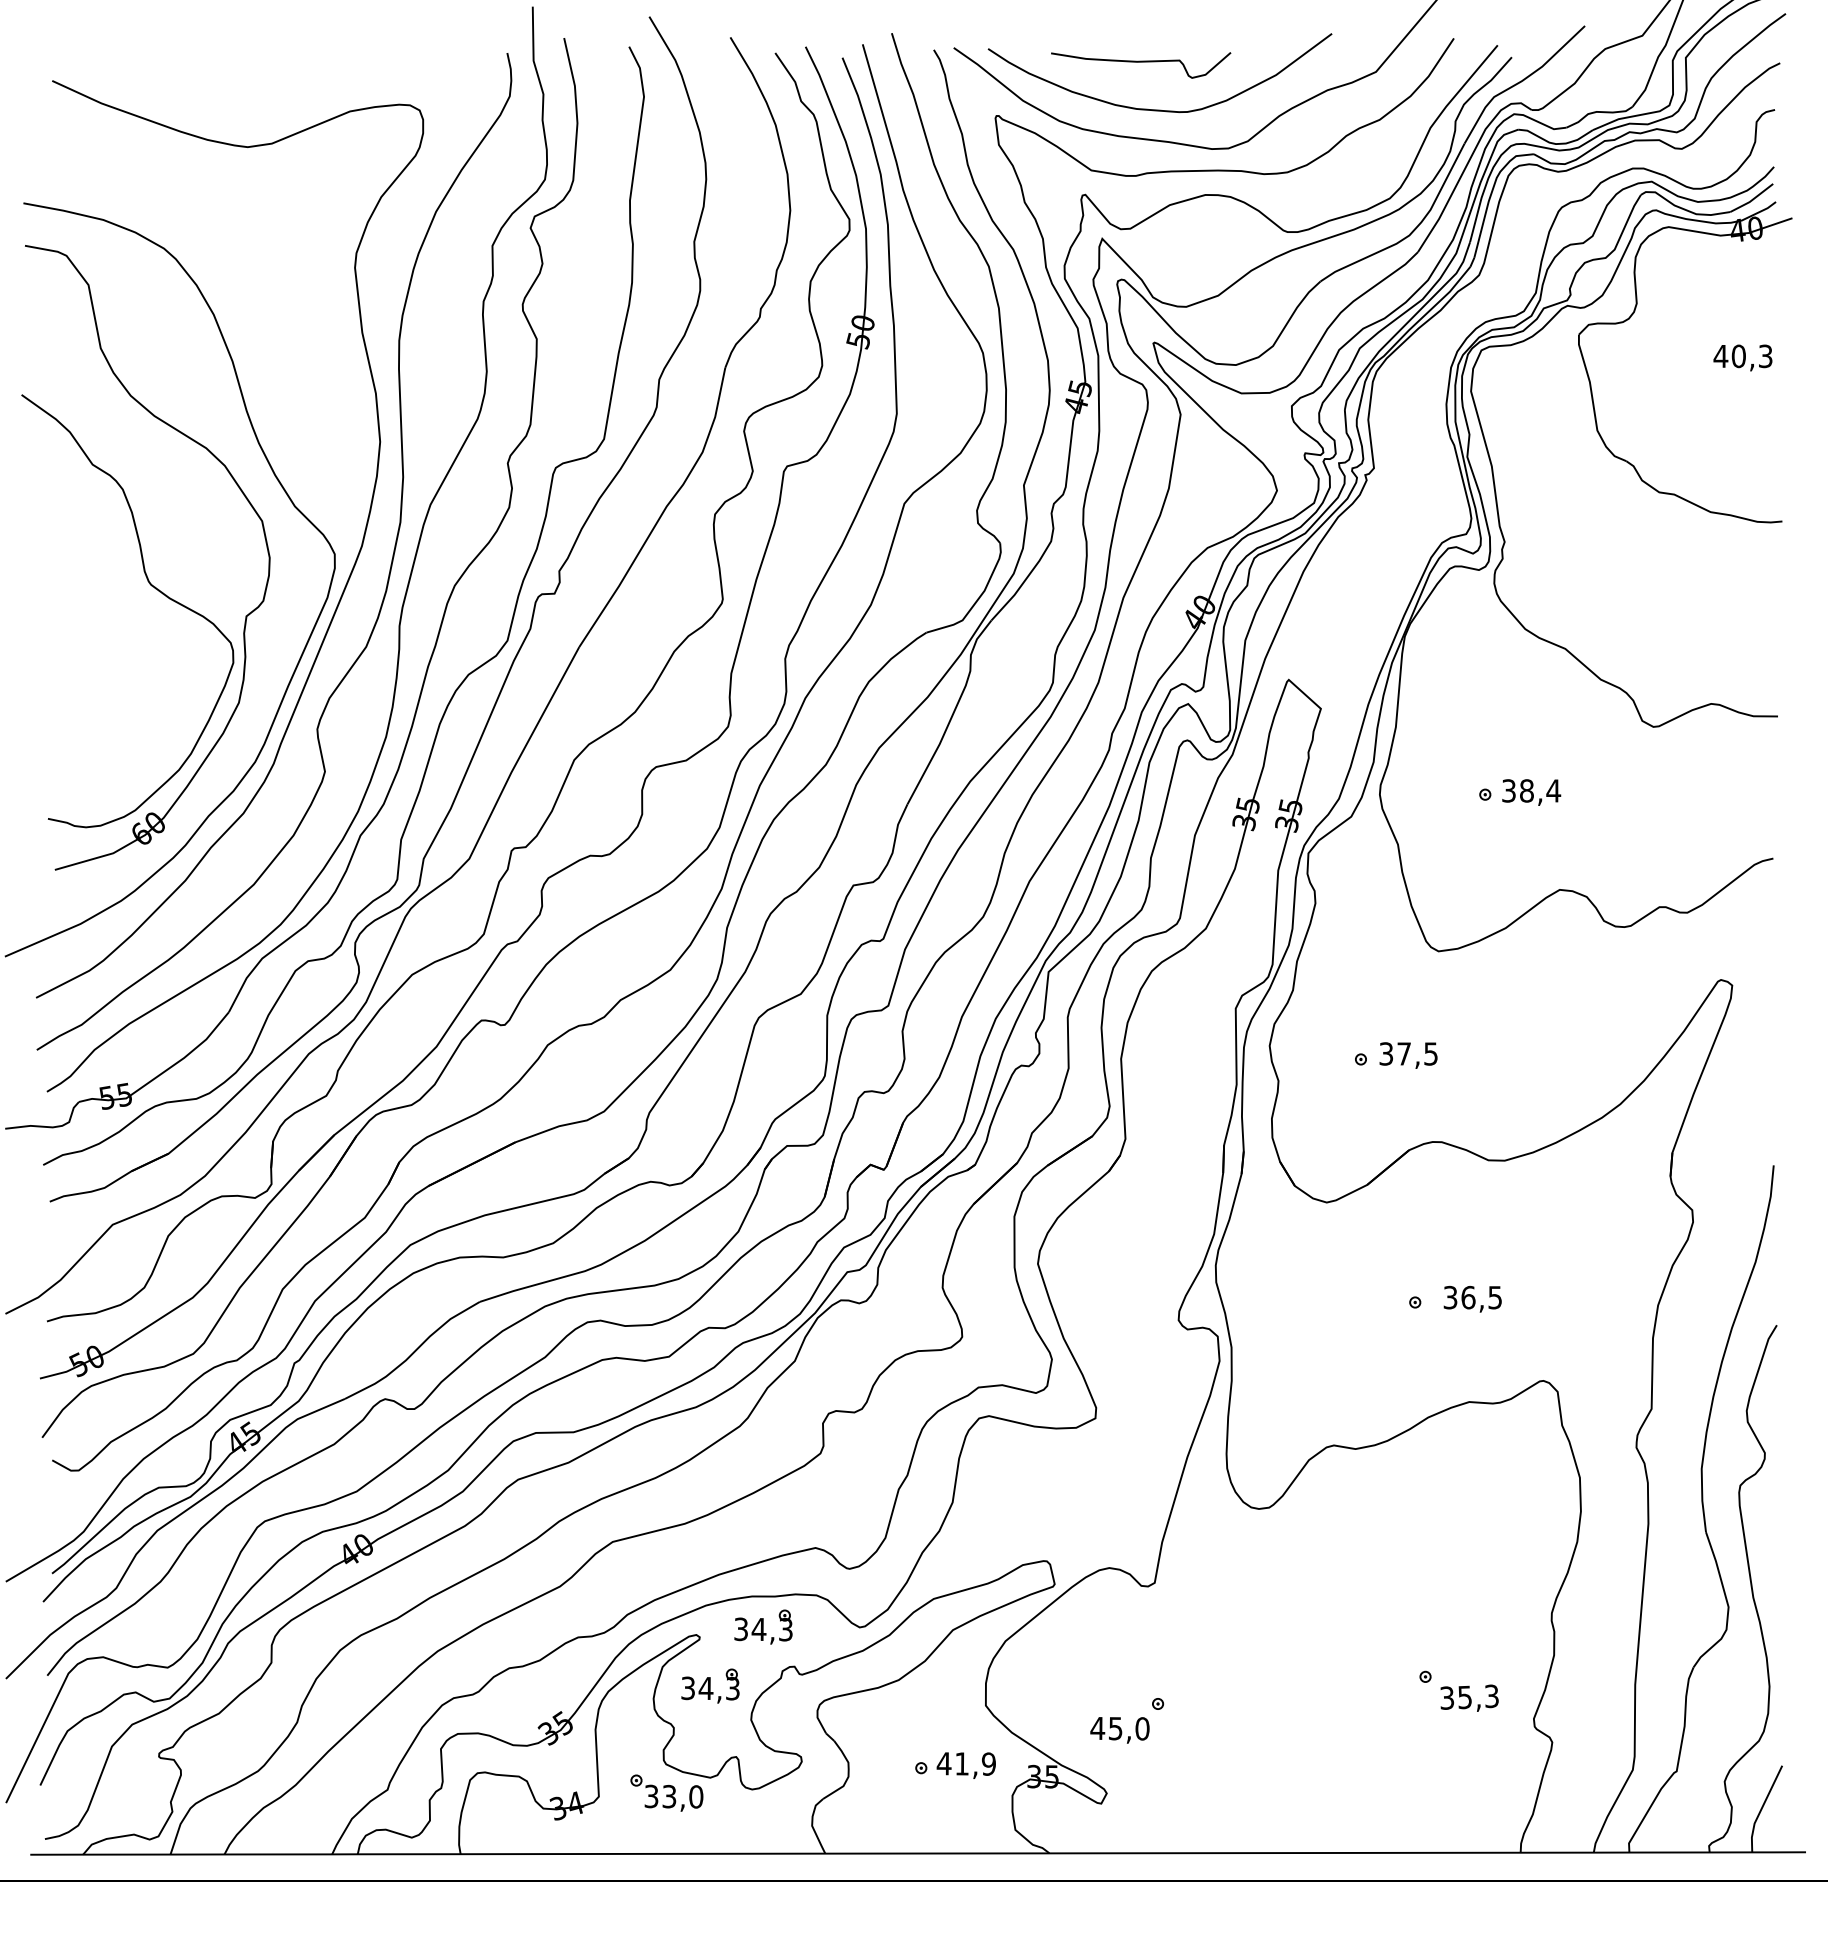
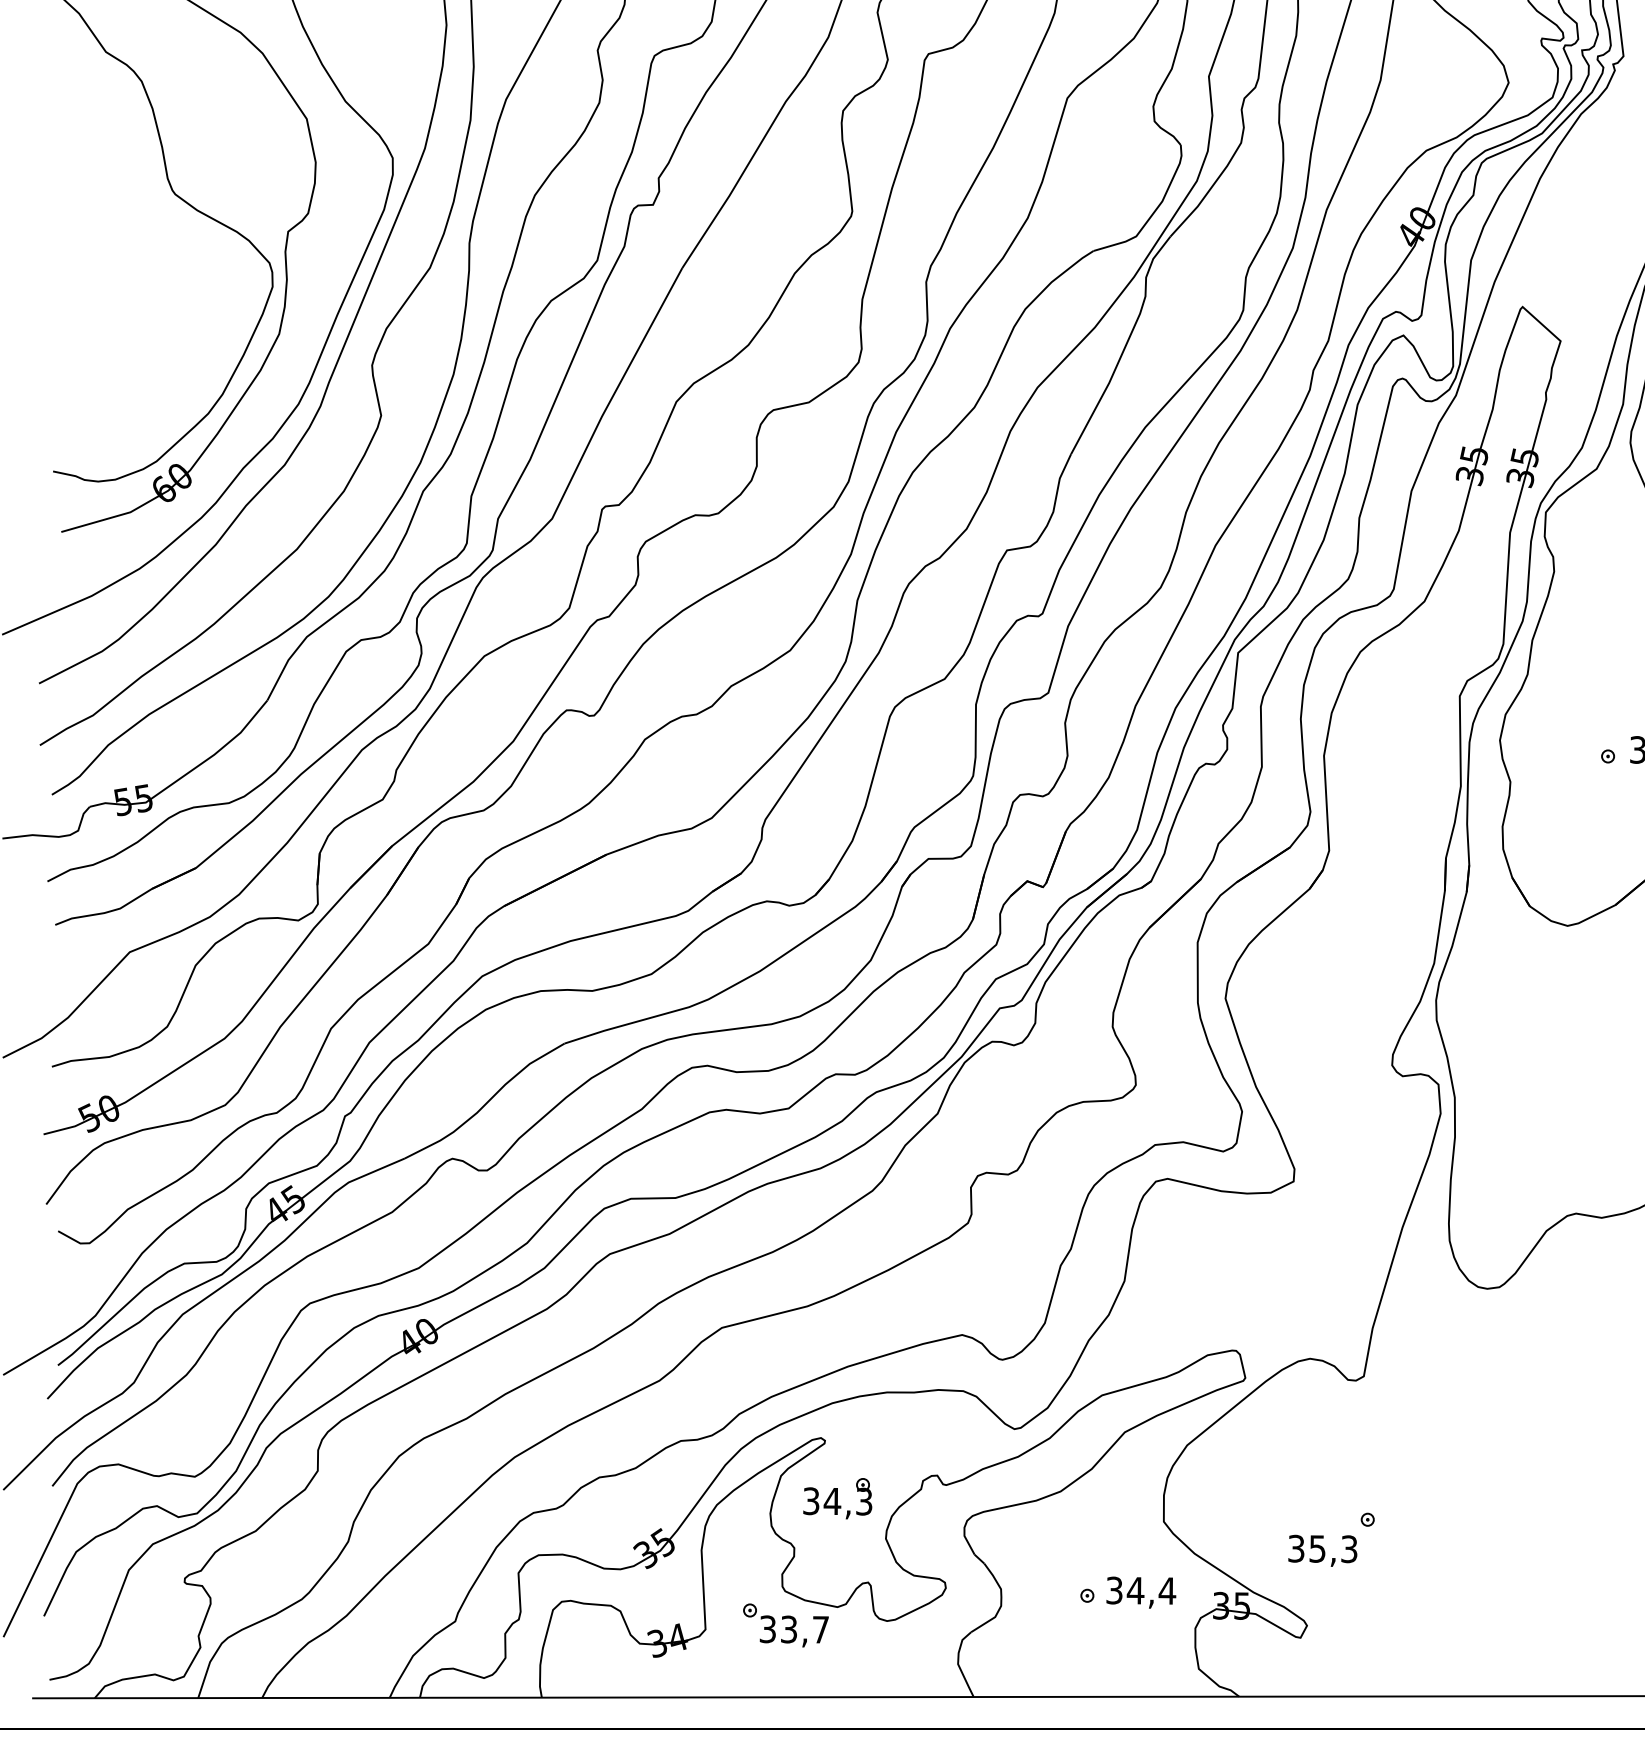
part: (763, 1626) -> (900, 1428), removed
text: (1119, 1728) -> (1322, 1548), 45,0 -> 35,3
text: (966, 1763) -> (1140, 1590), 41,9 -> 34,4
text: (696, 1796) -> (821, 1629), 33,0 -> 33,7

